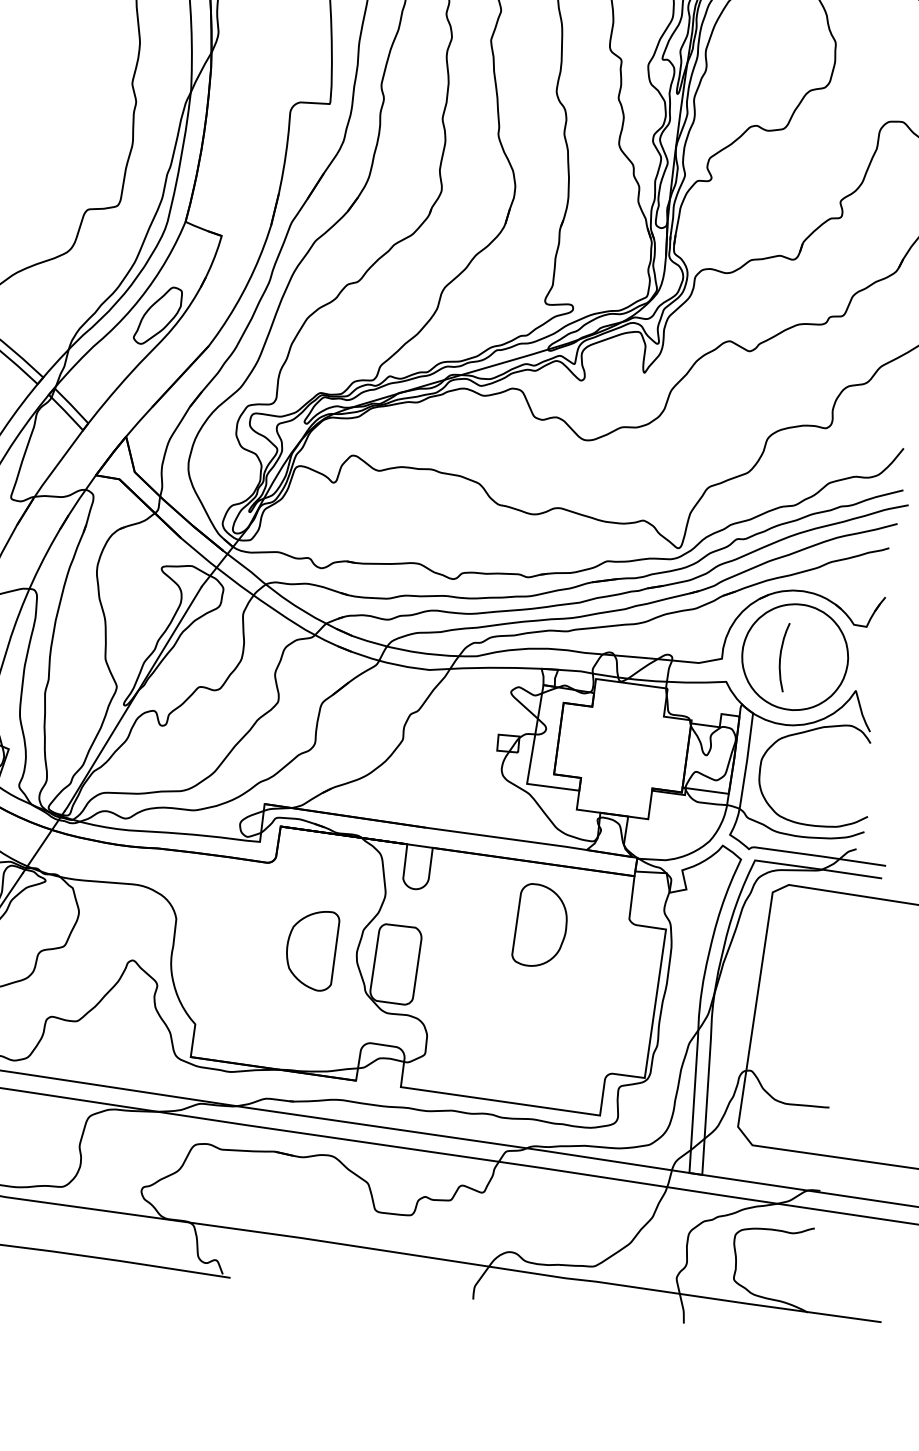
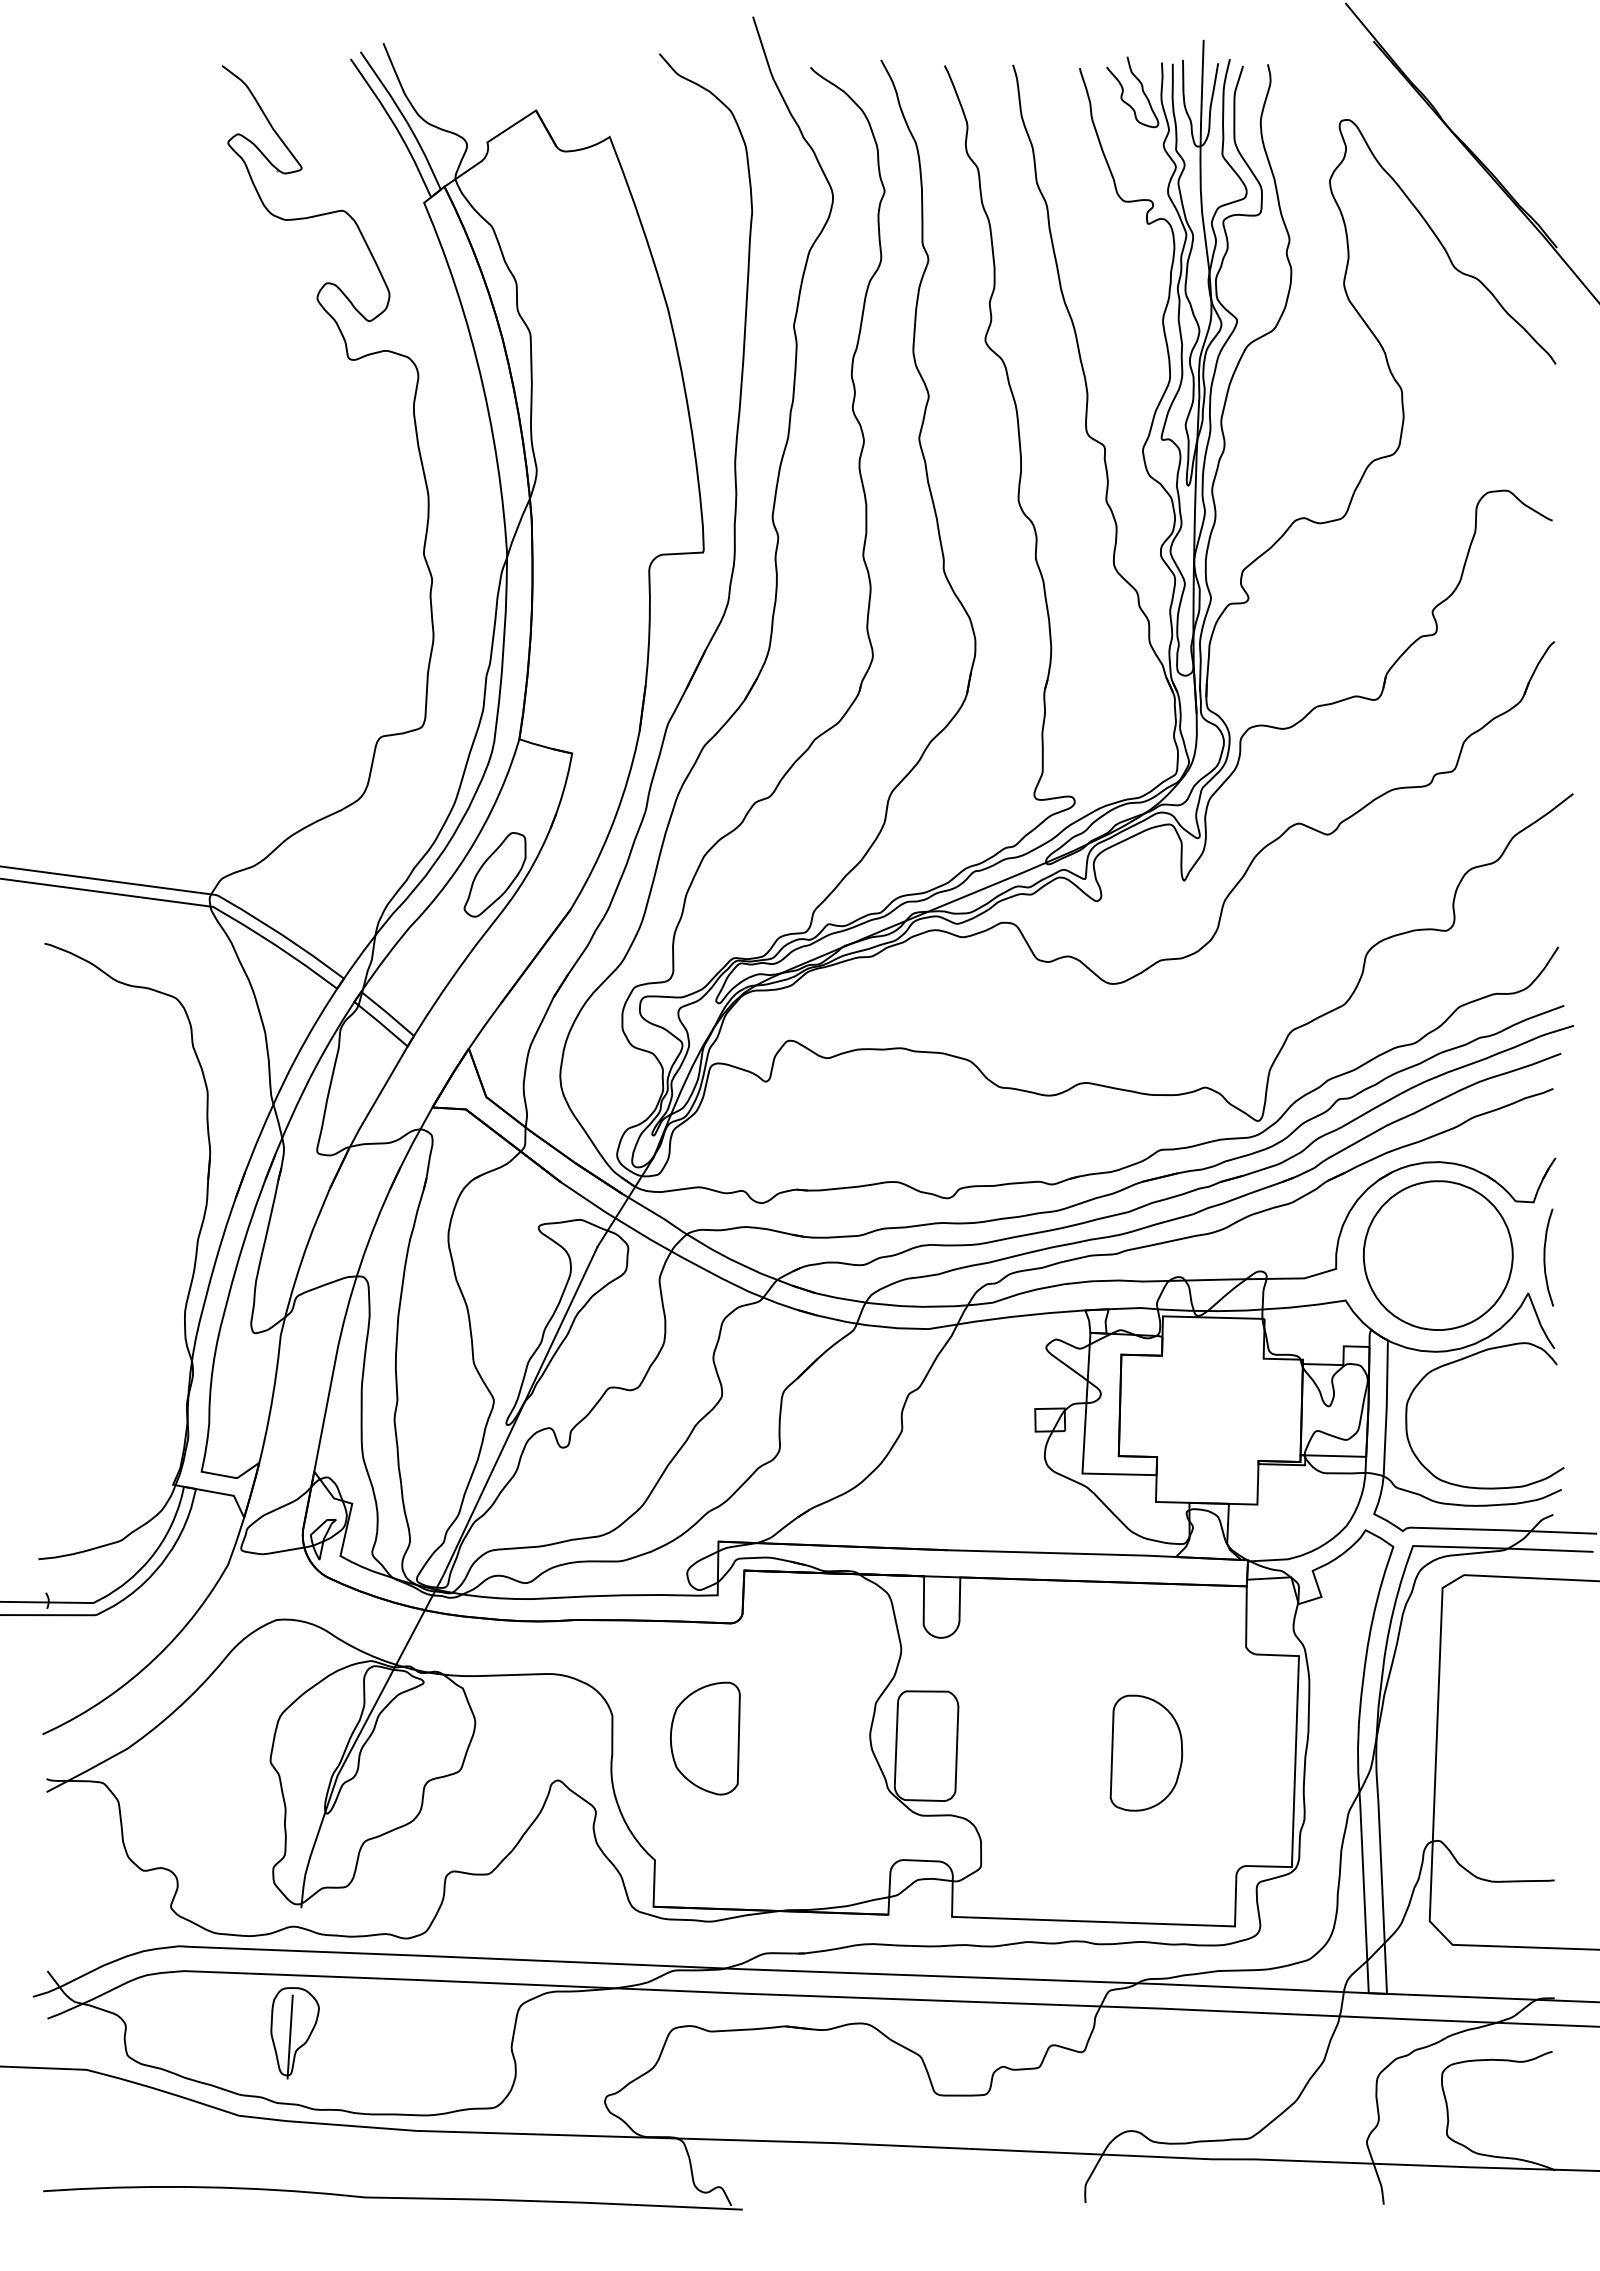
curve: (781, 657) -> (1545, 1257), moved
part: (541, 925) -> (1146, 1752), moved
part: (311, 949) -> (705, 1738), moved

